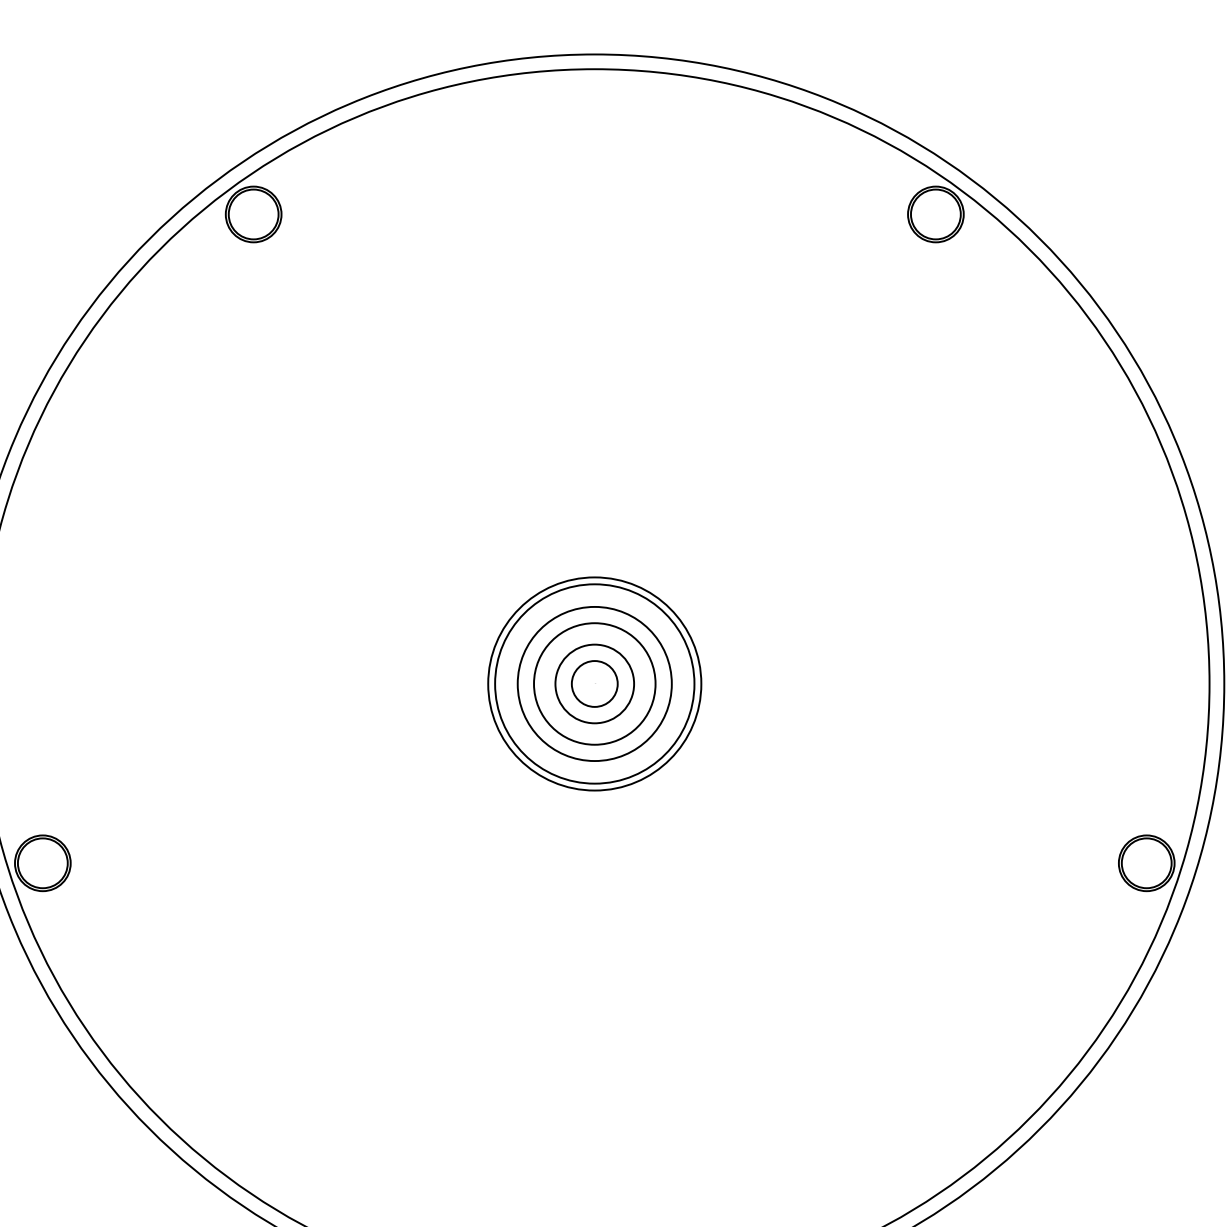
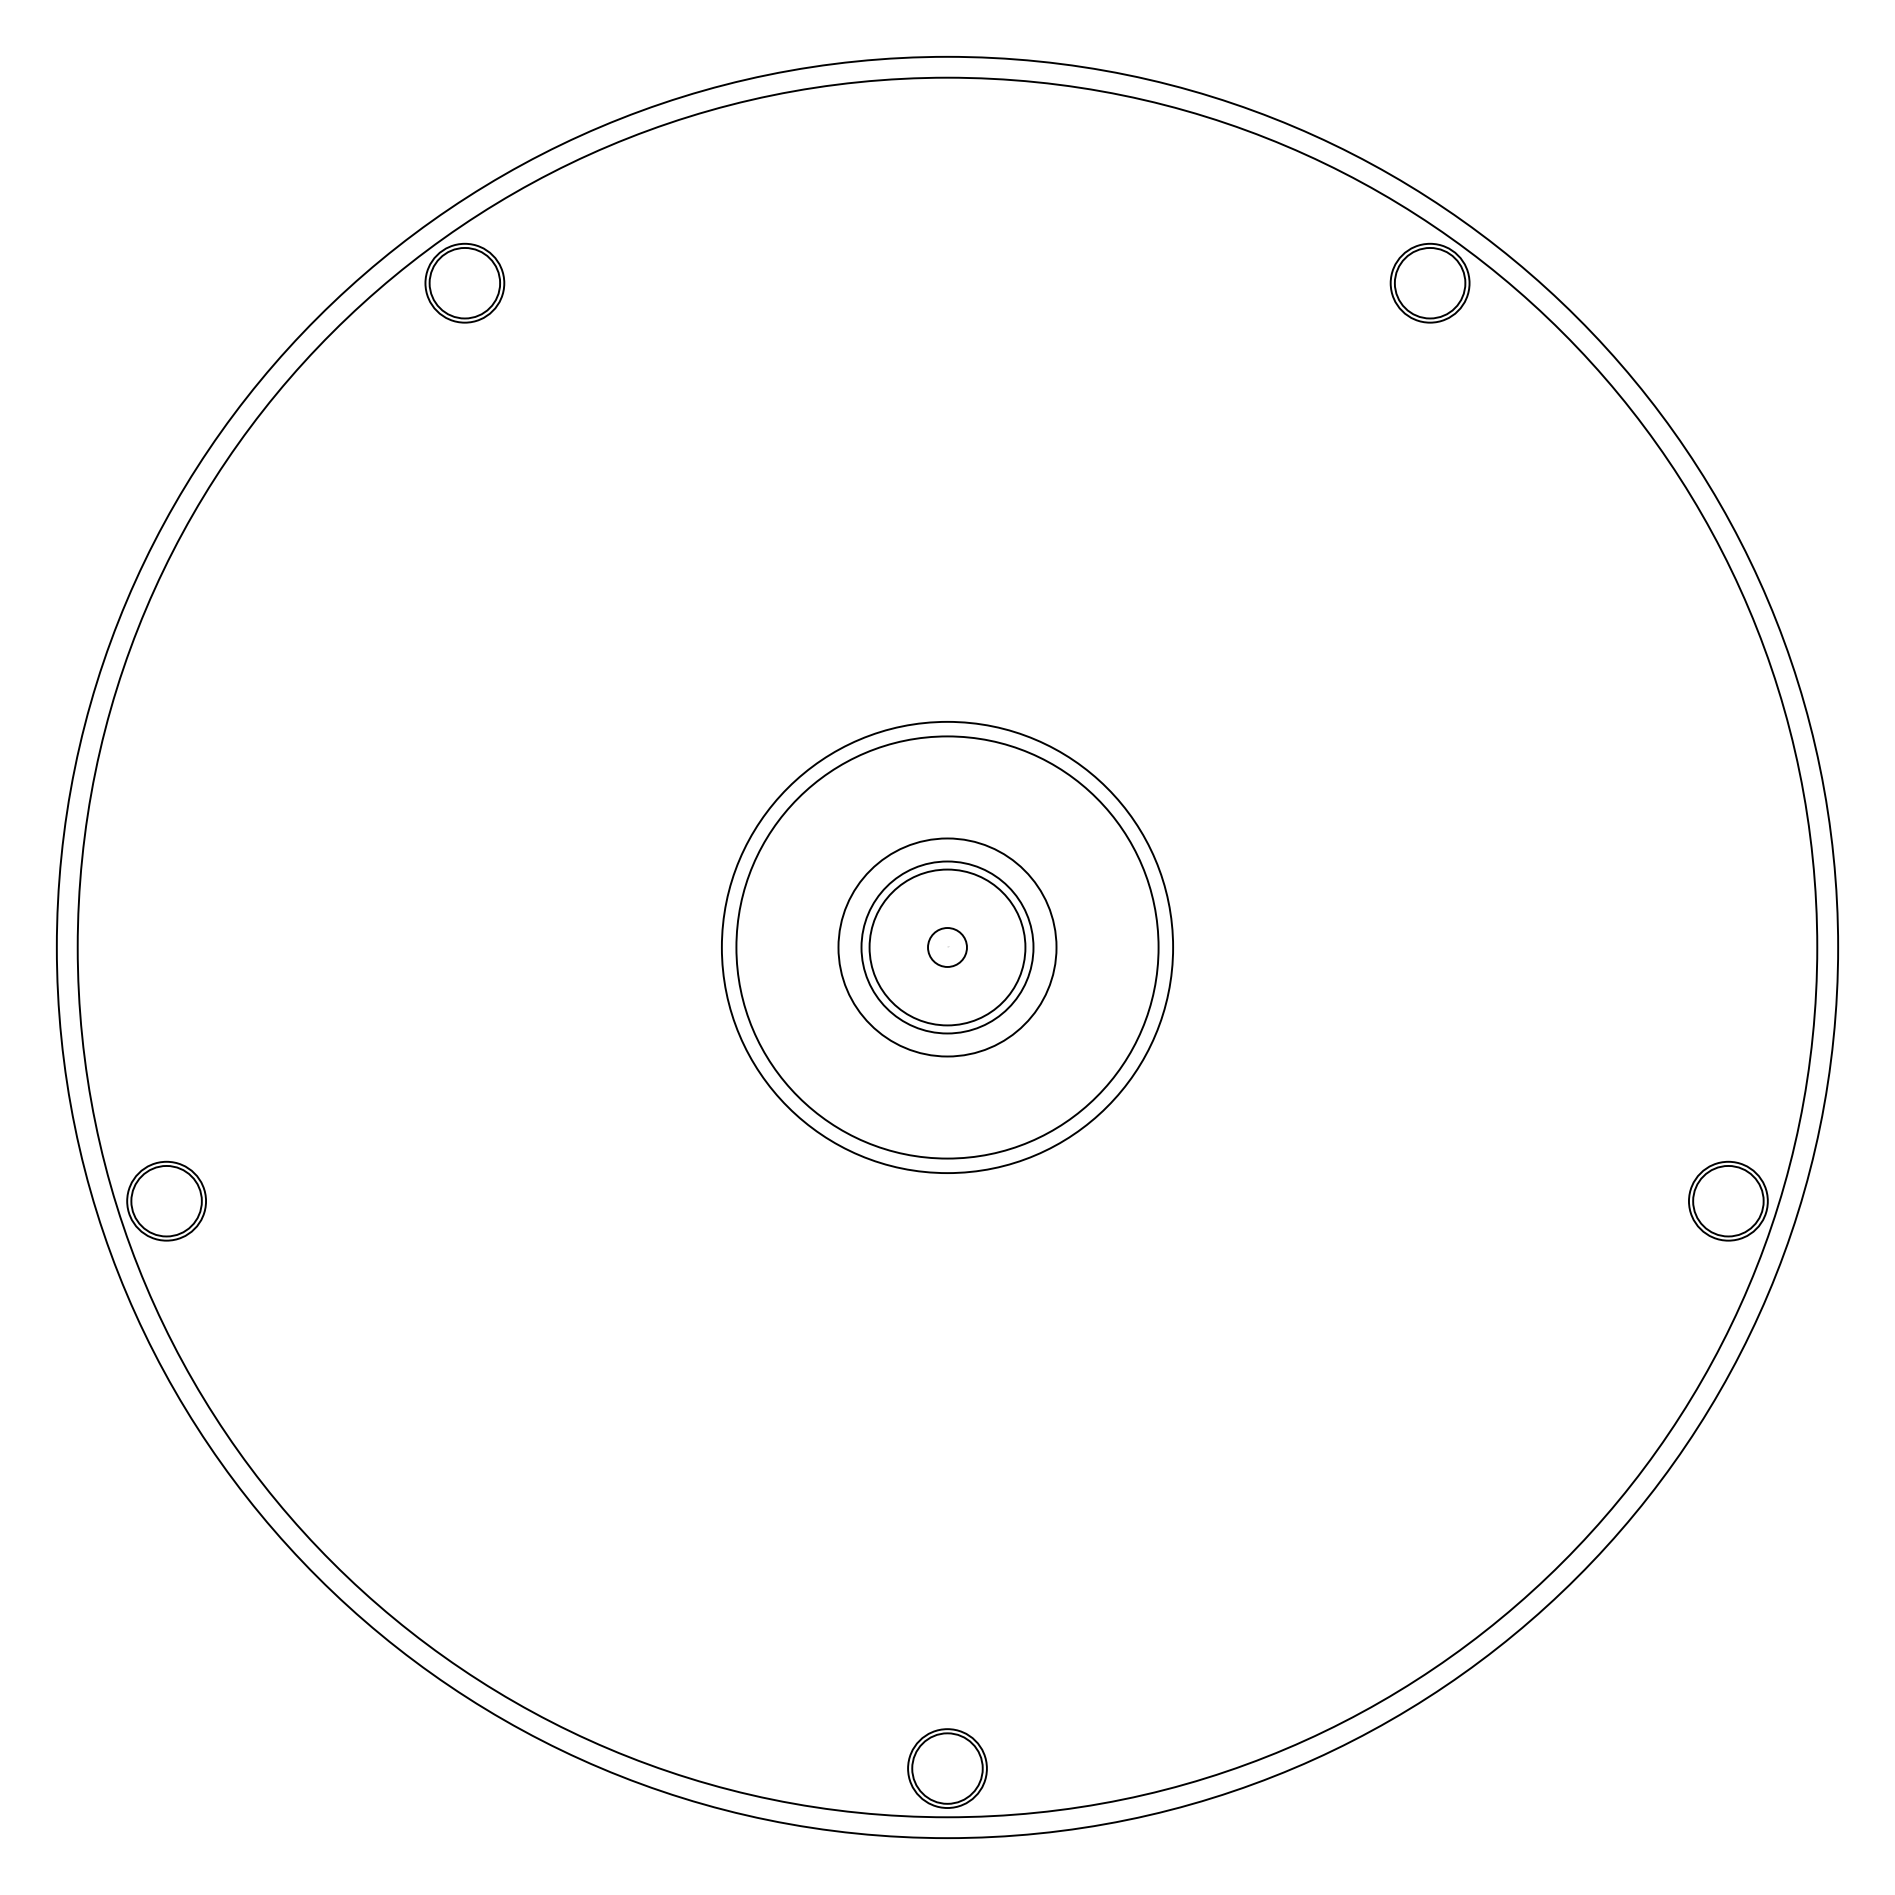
circle: (594, 683) -> (947, 947), size x0.6
circle: (594, 683) -> (947, 947), size x1.4
circle: (594, 683) -> (947, 947), size x1.4
circle: (594, 683) -> (947, 947), size x1.6

